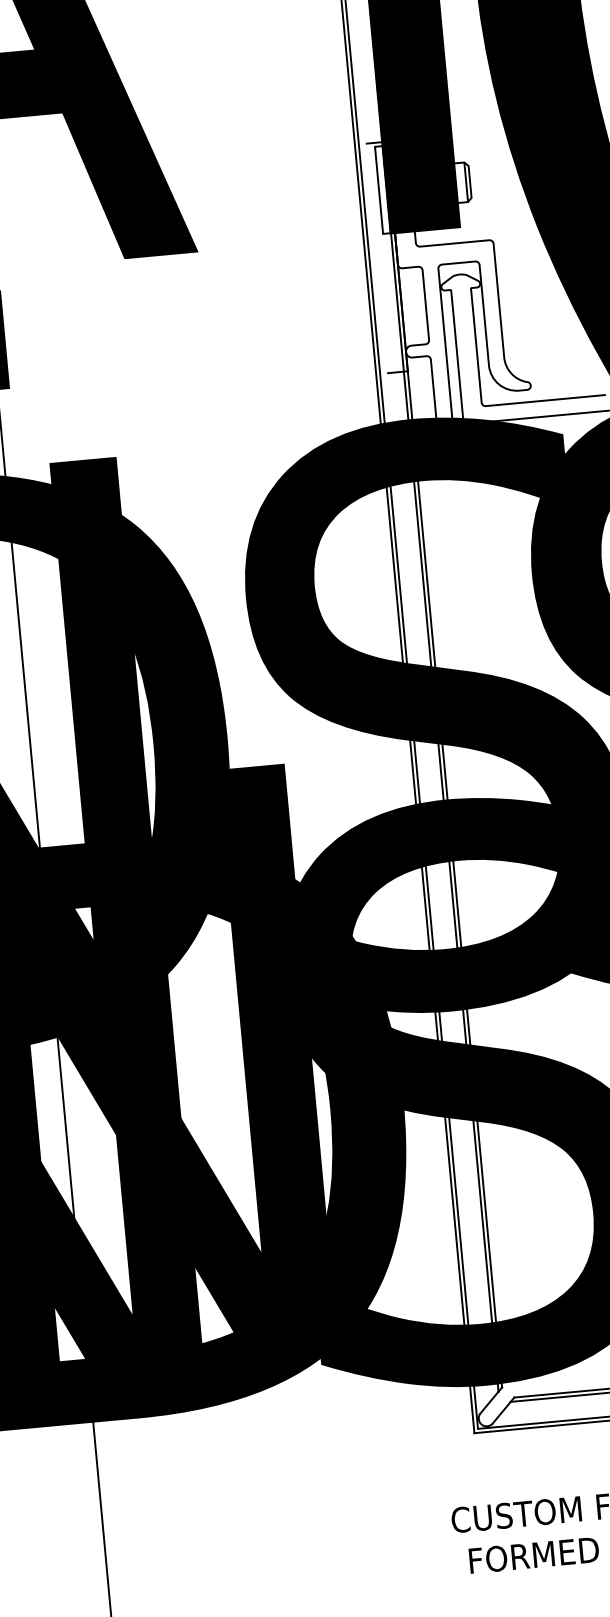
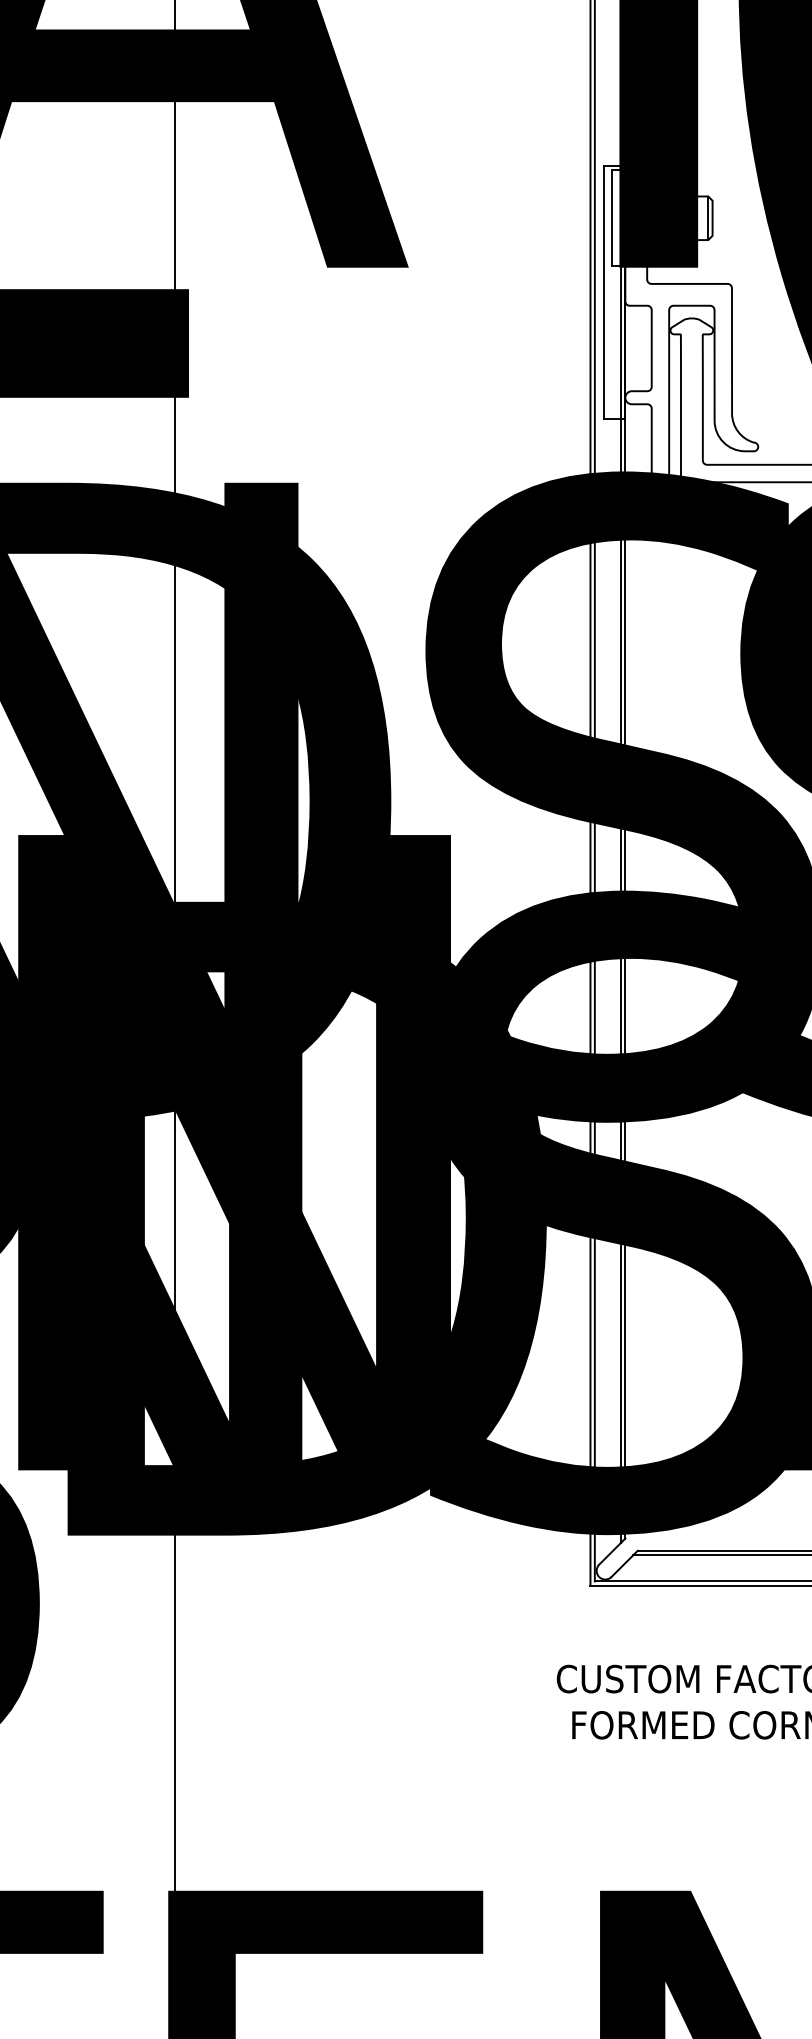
line: (377, 257) -> (603, 291), added

